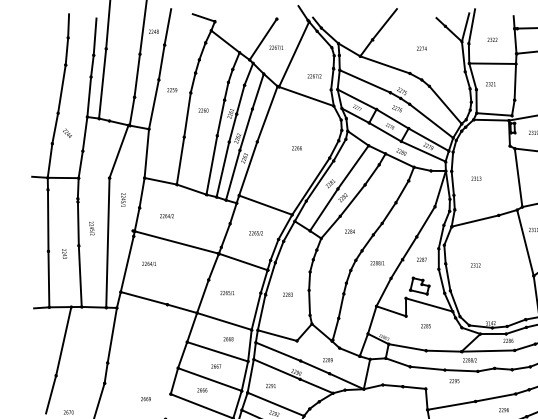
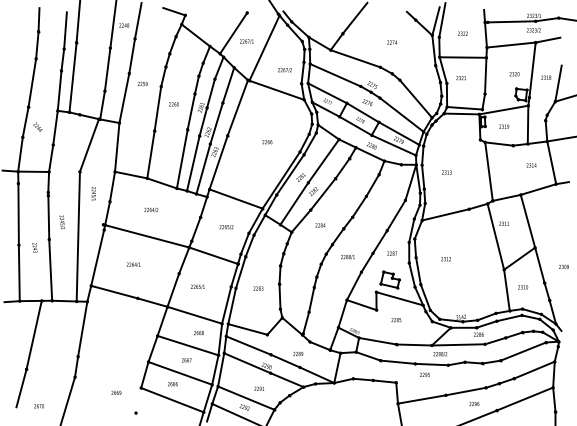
text: (167, 215) -> (151, 209), moved
text: (149, 263) -> (133, 264), moved
text: (271, 385) -> (259, 388), moved

